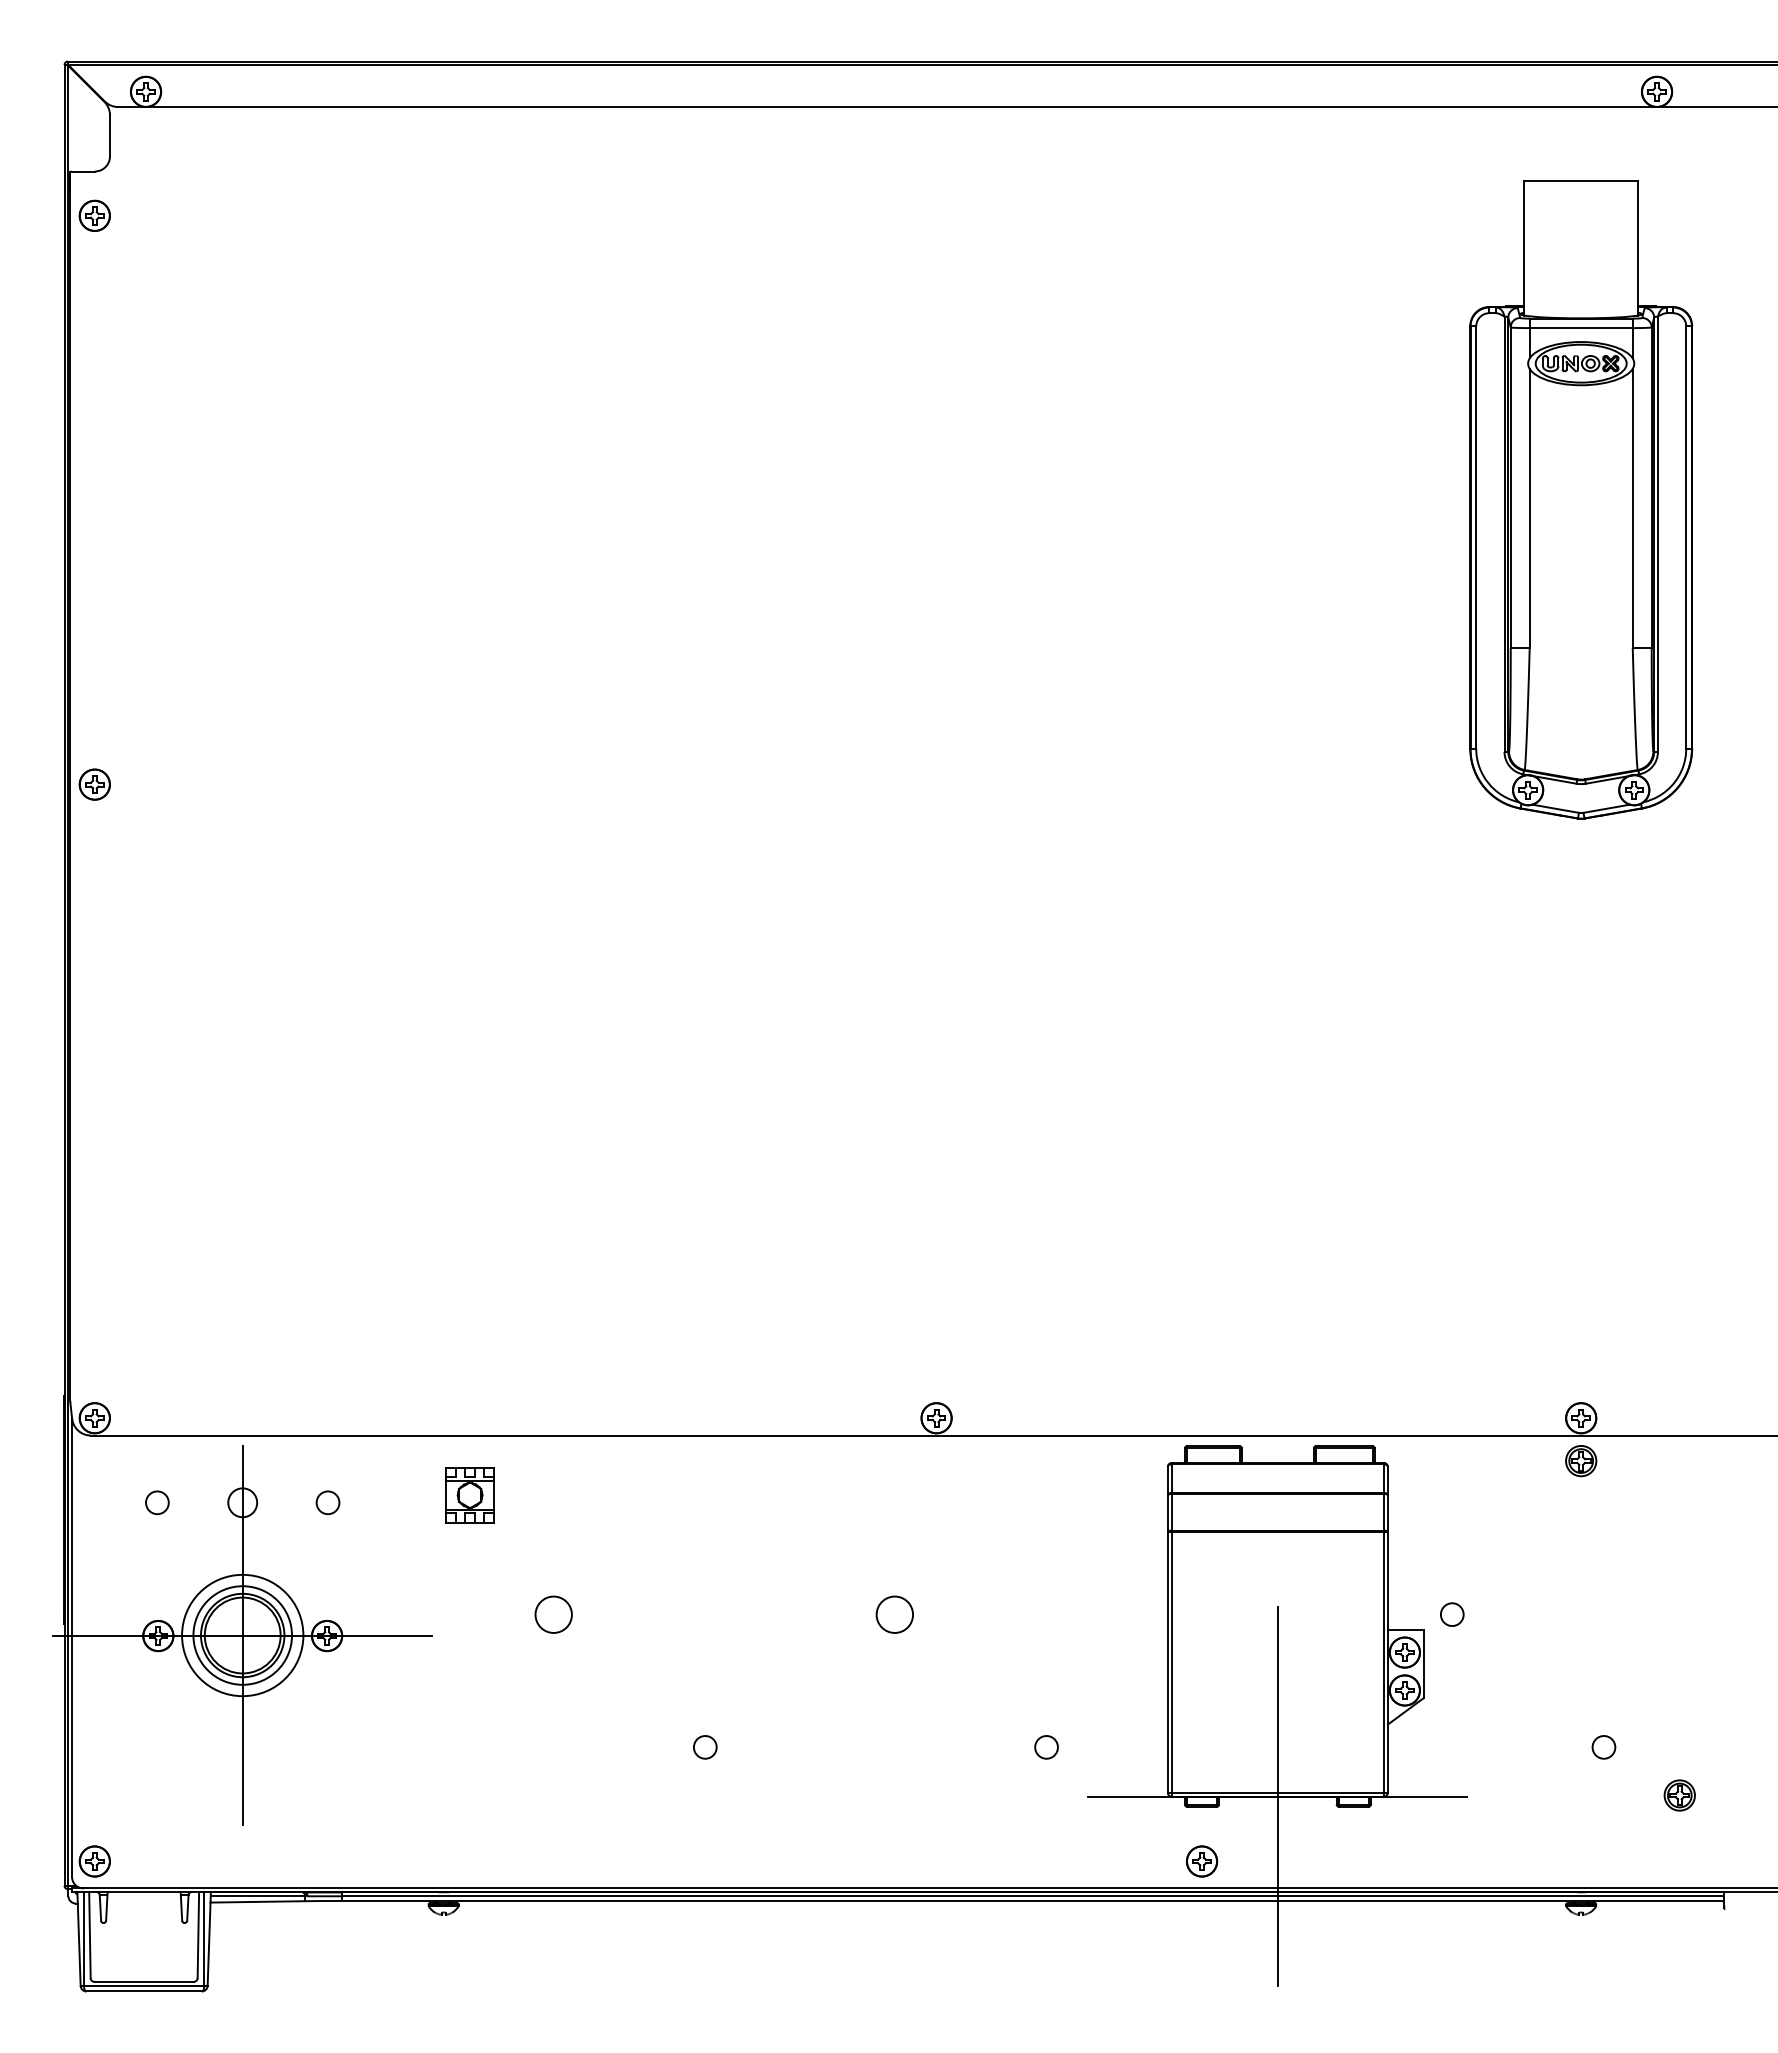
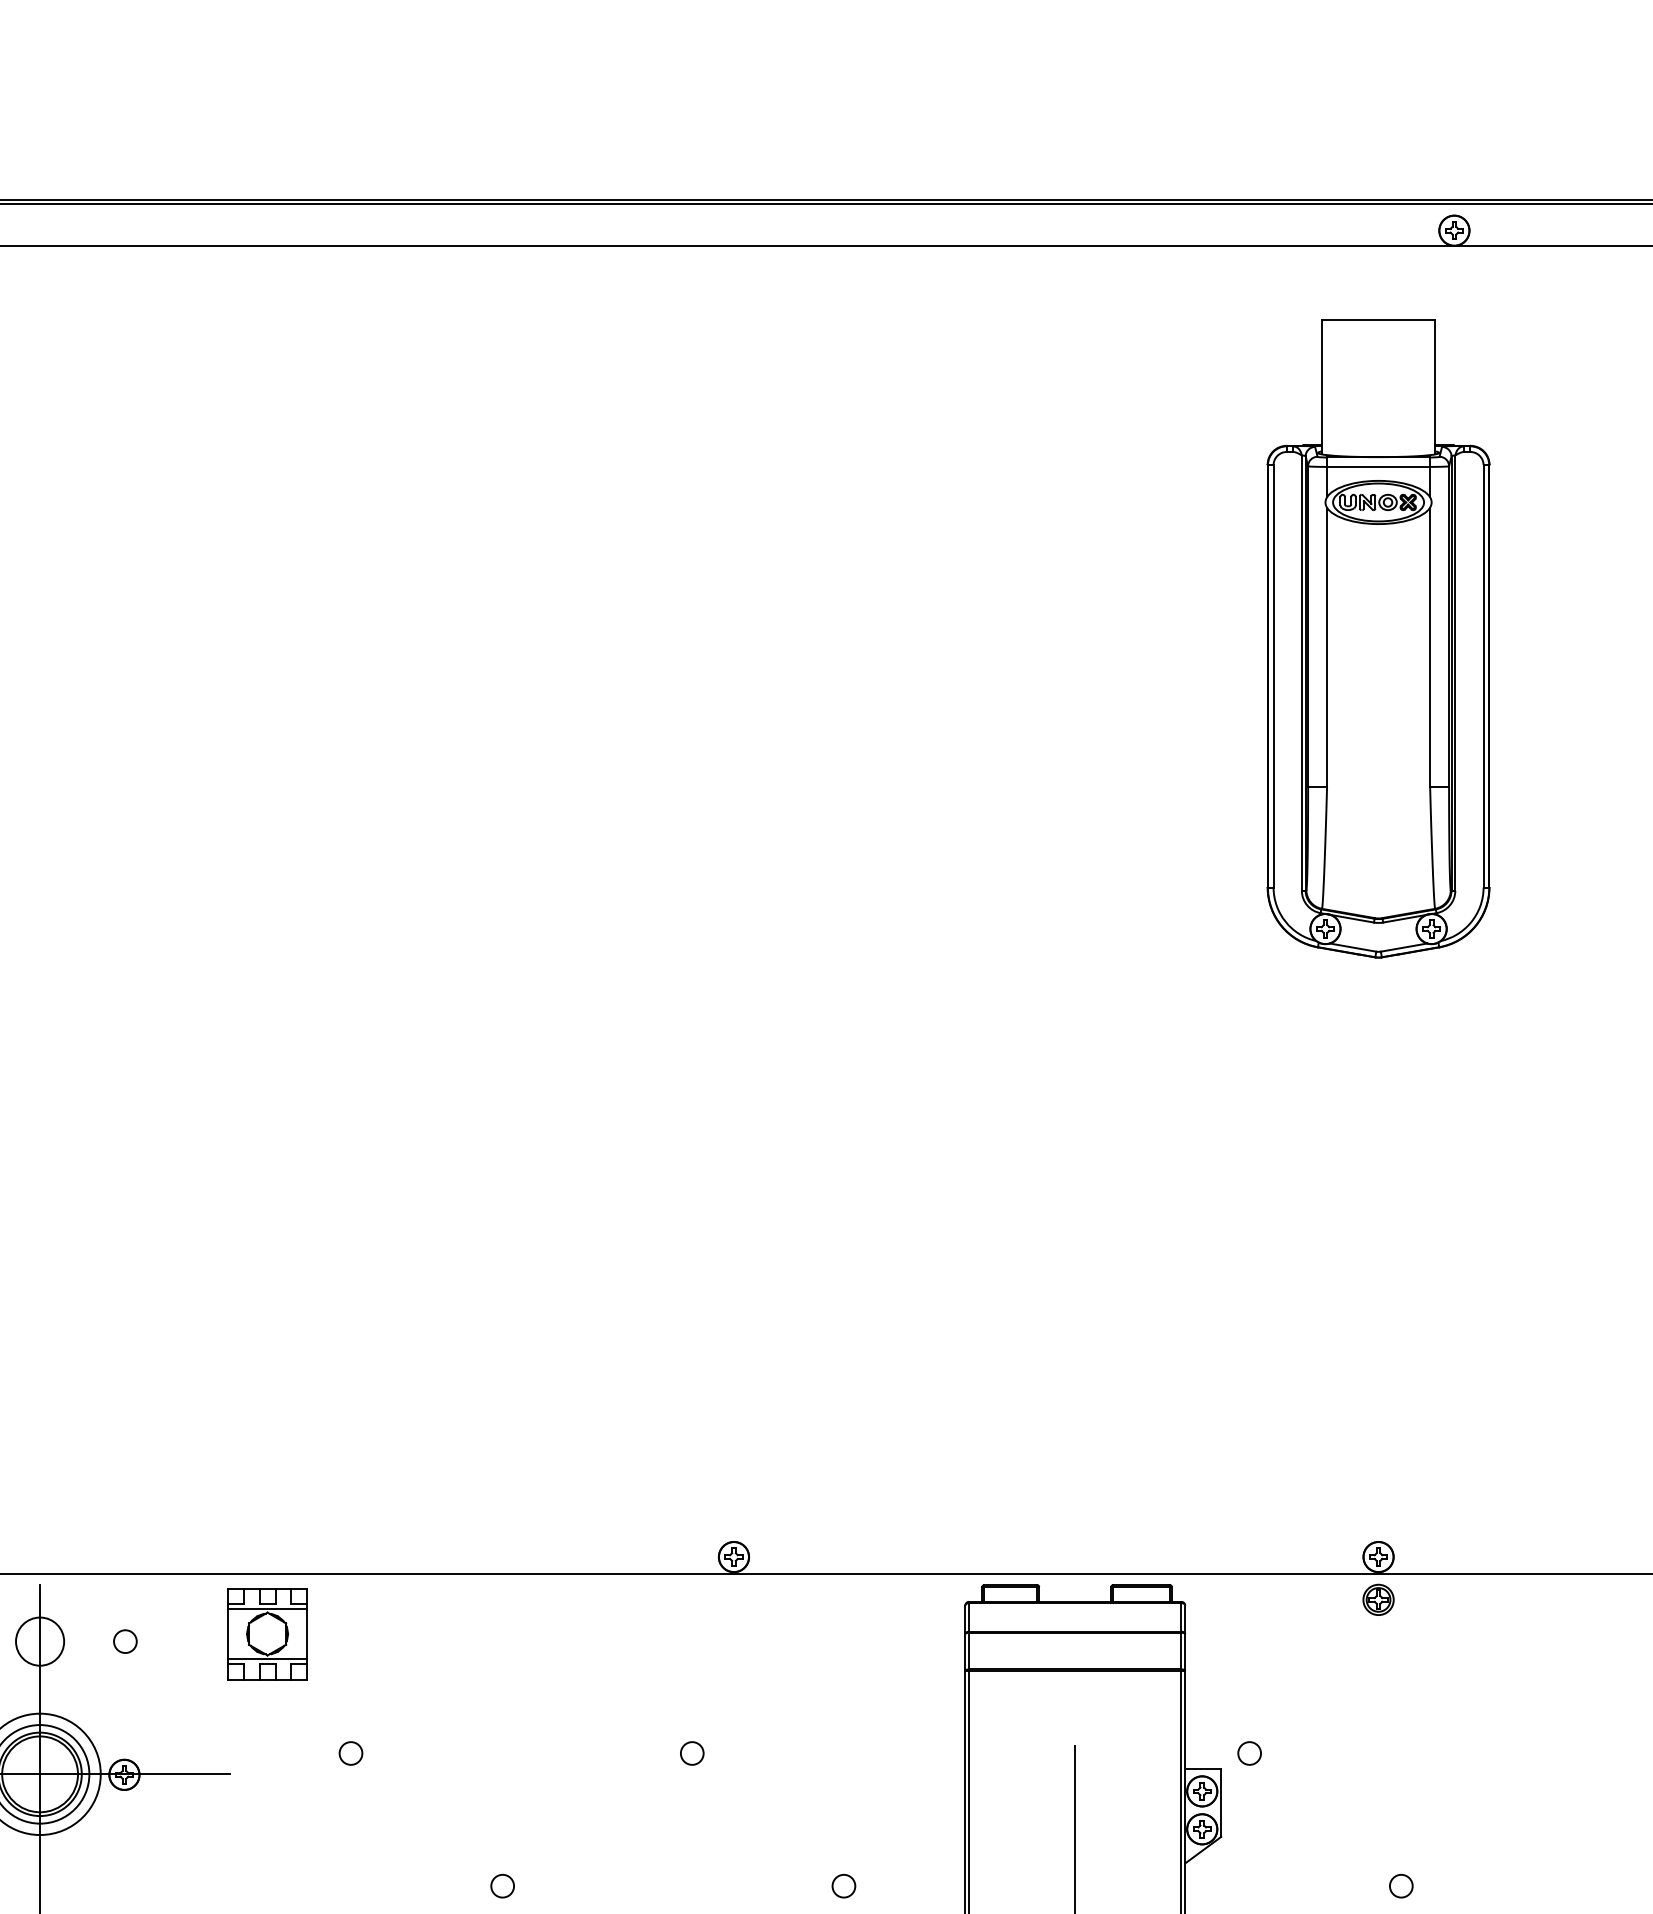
part: (469, 1495) -> (266, 1634), size x1.67
circle: (242, 1502) -> (39, 1641), size x1.67
circle: (553, 1614) -> (350, 1753), size x0.62
circle: (894, 1614) -> (691, 1753), size x0.62

